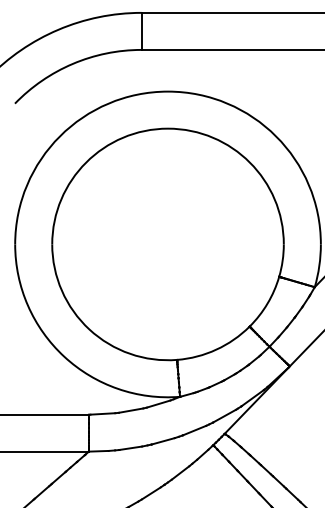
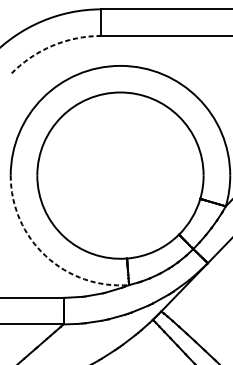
arc: (72, 63) -> (51, 45), solid -> dashed
arc: (64, 356) -> (46, 256), solid -> dashed

